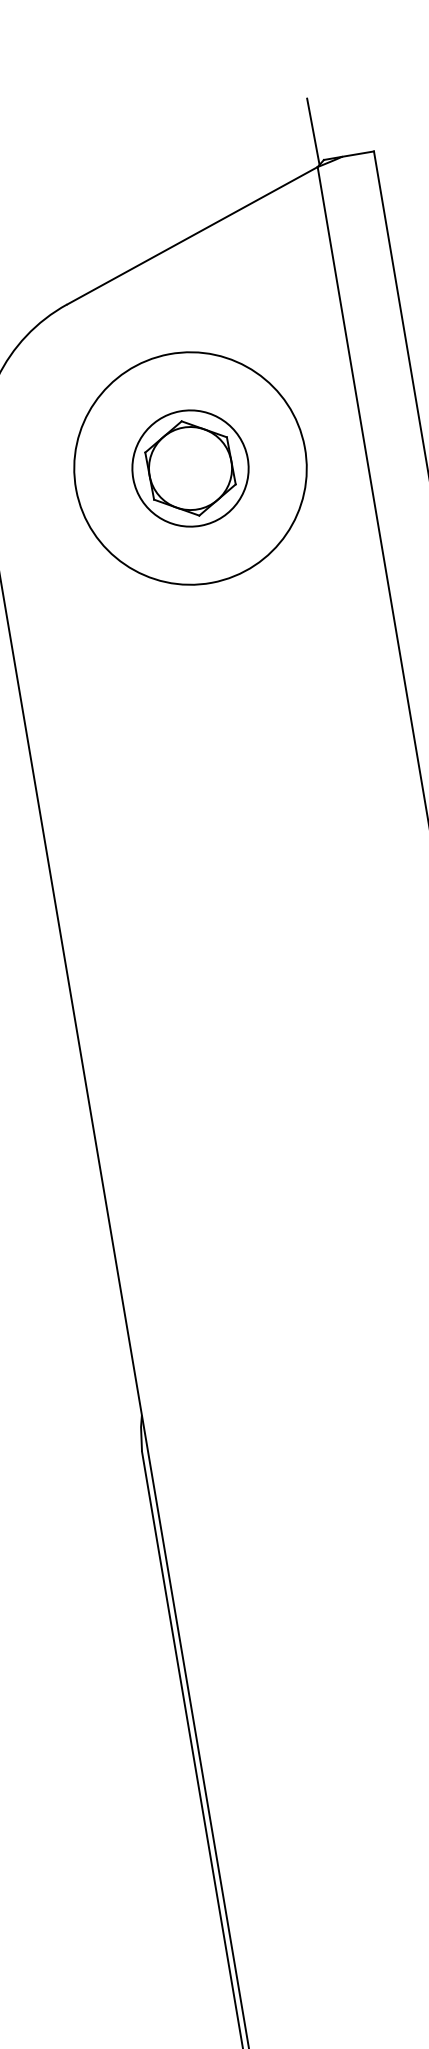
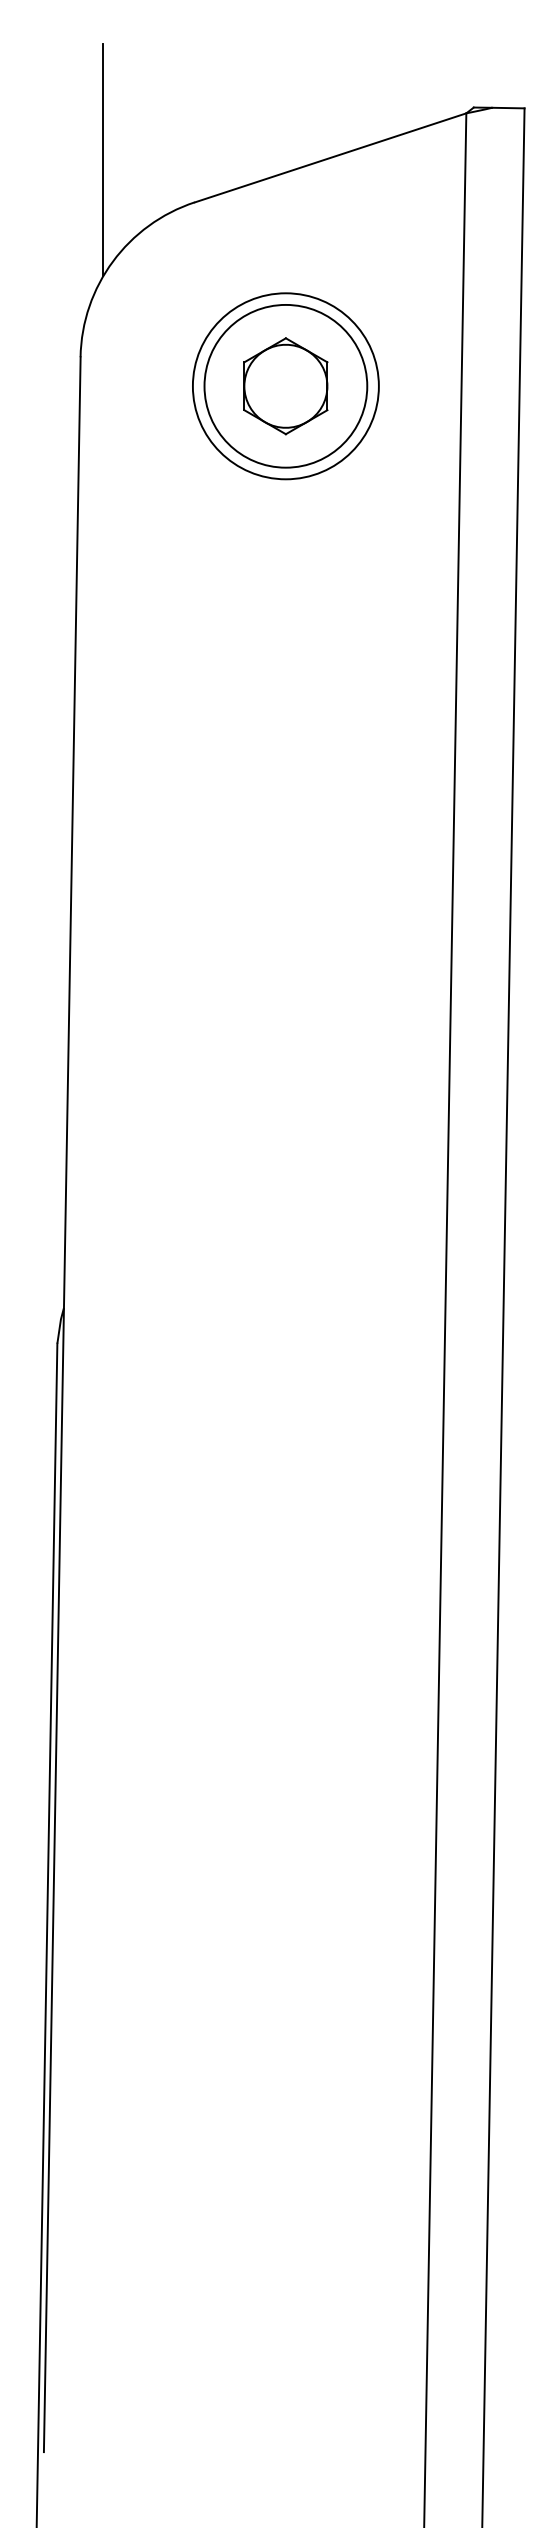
line: (313, 131) -> (468, 77), removed
circle: (190, 468) -> (285, 386), size x0.7
circle: (190, 468) -> (285, 386), size x1.6

